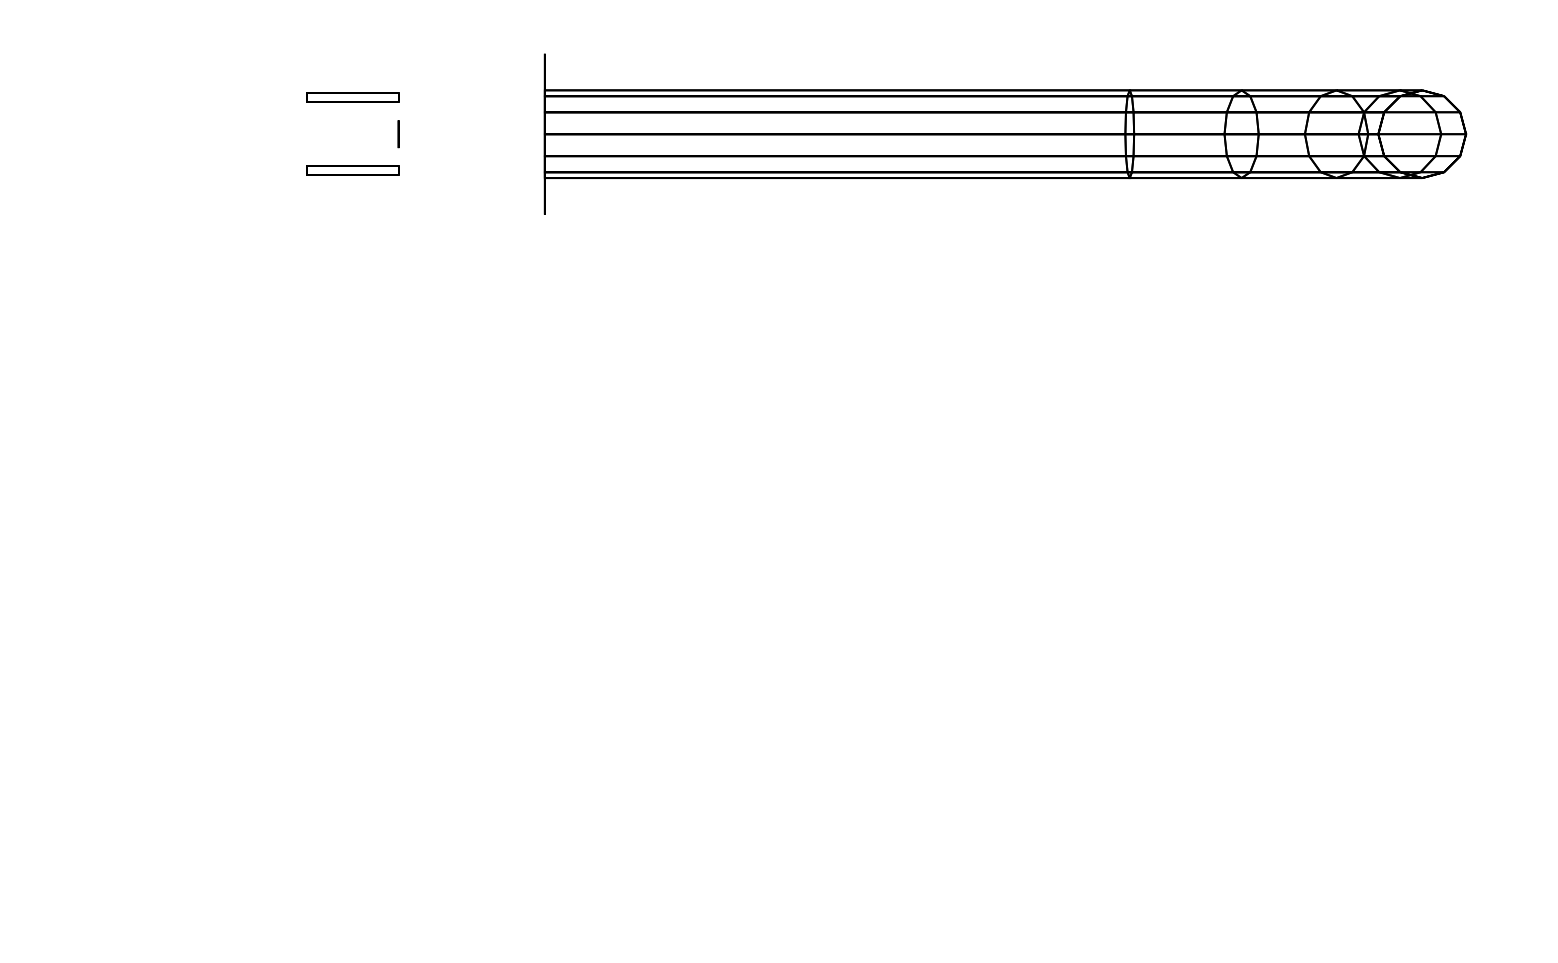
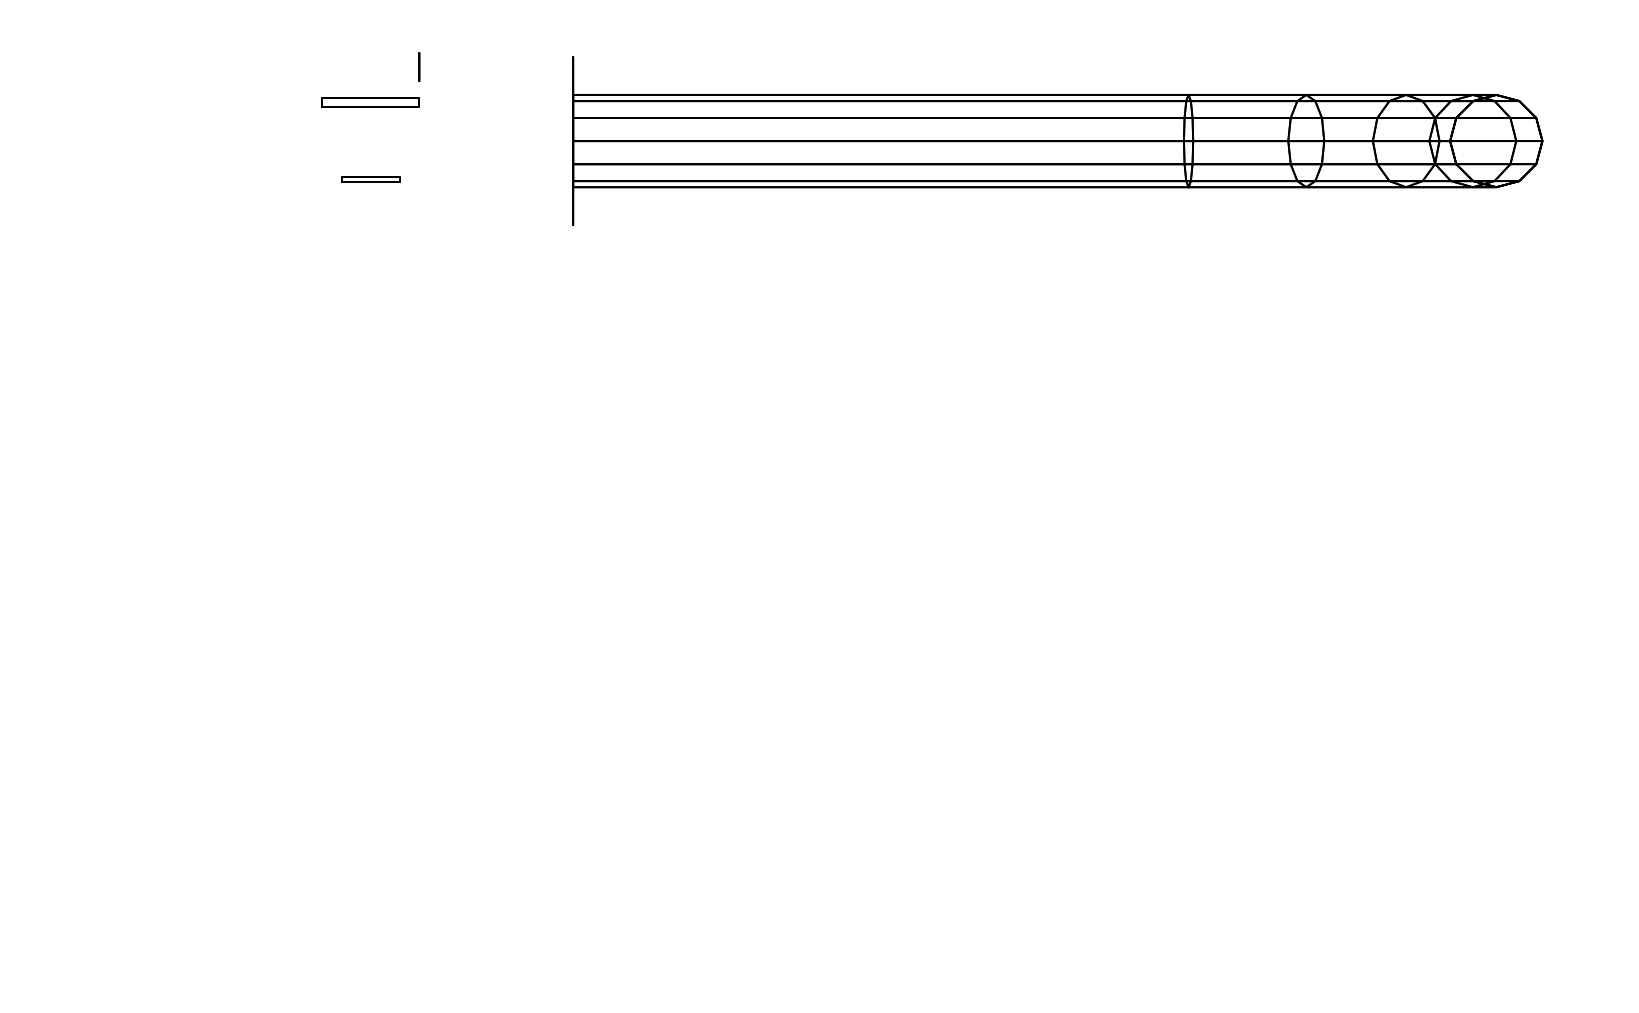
circle: (398, 133) -> (419, 66), moved
part: (352, 170) -> (370, 179), size x0.6

